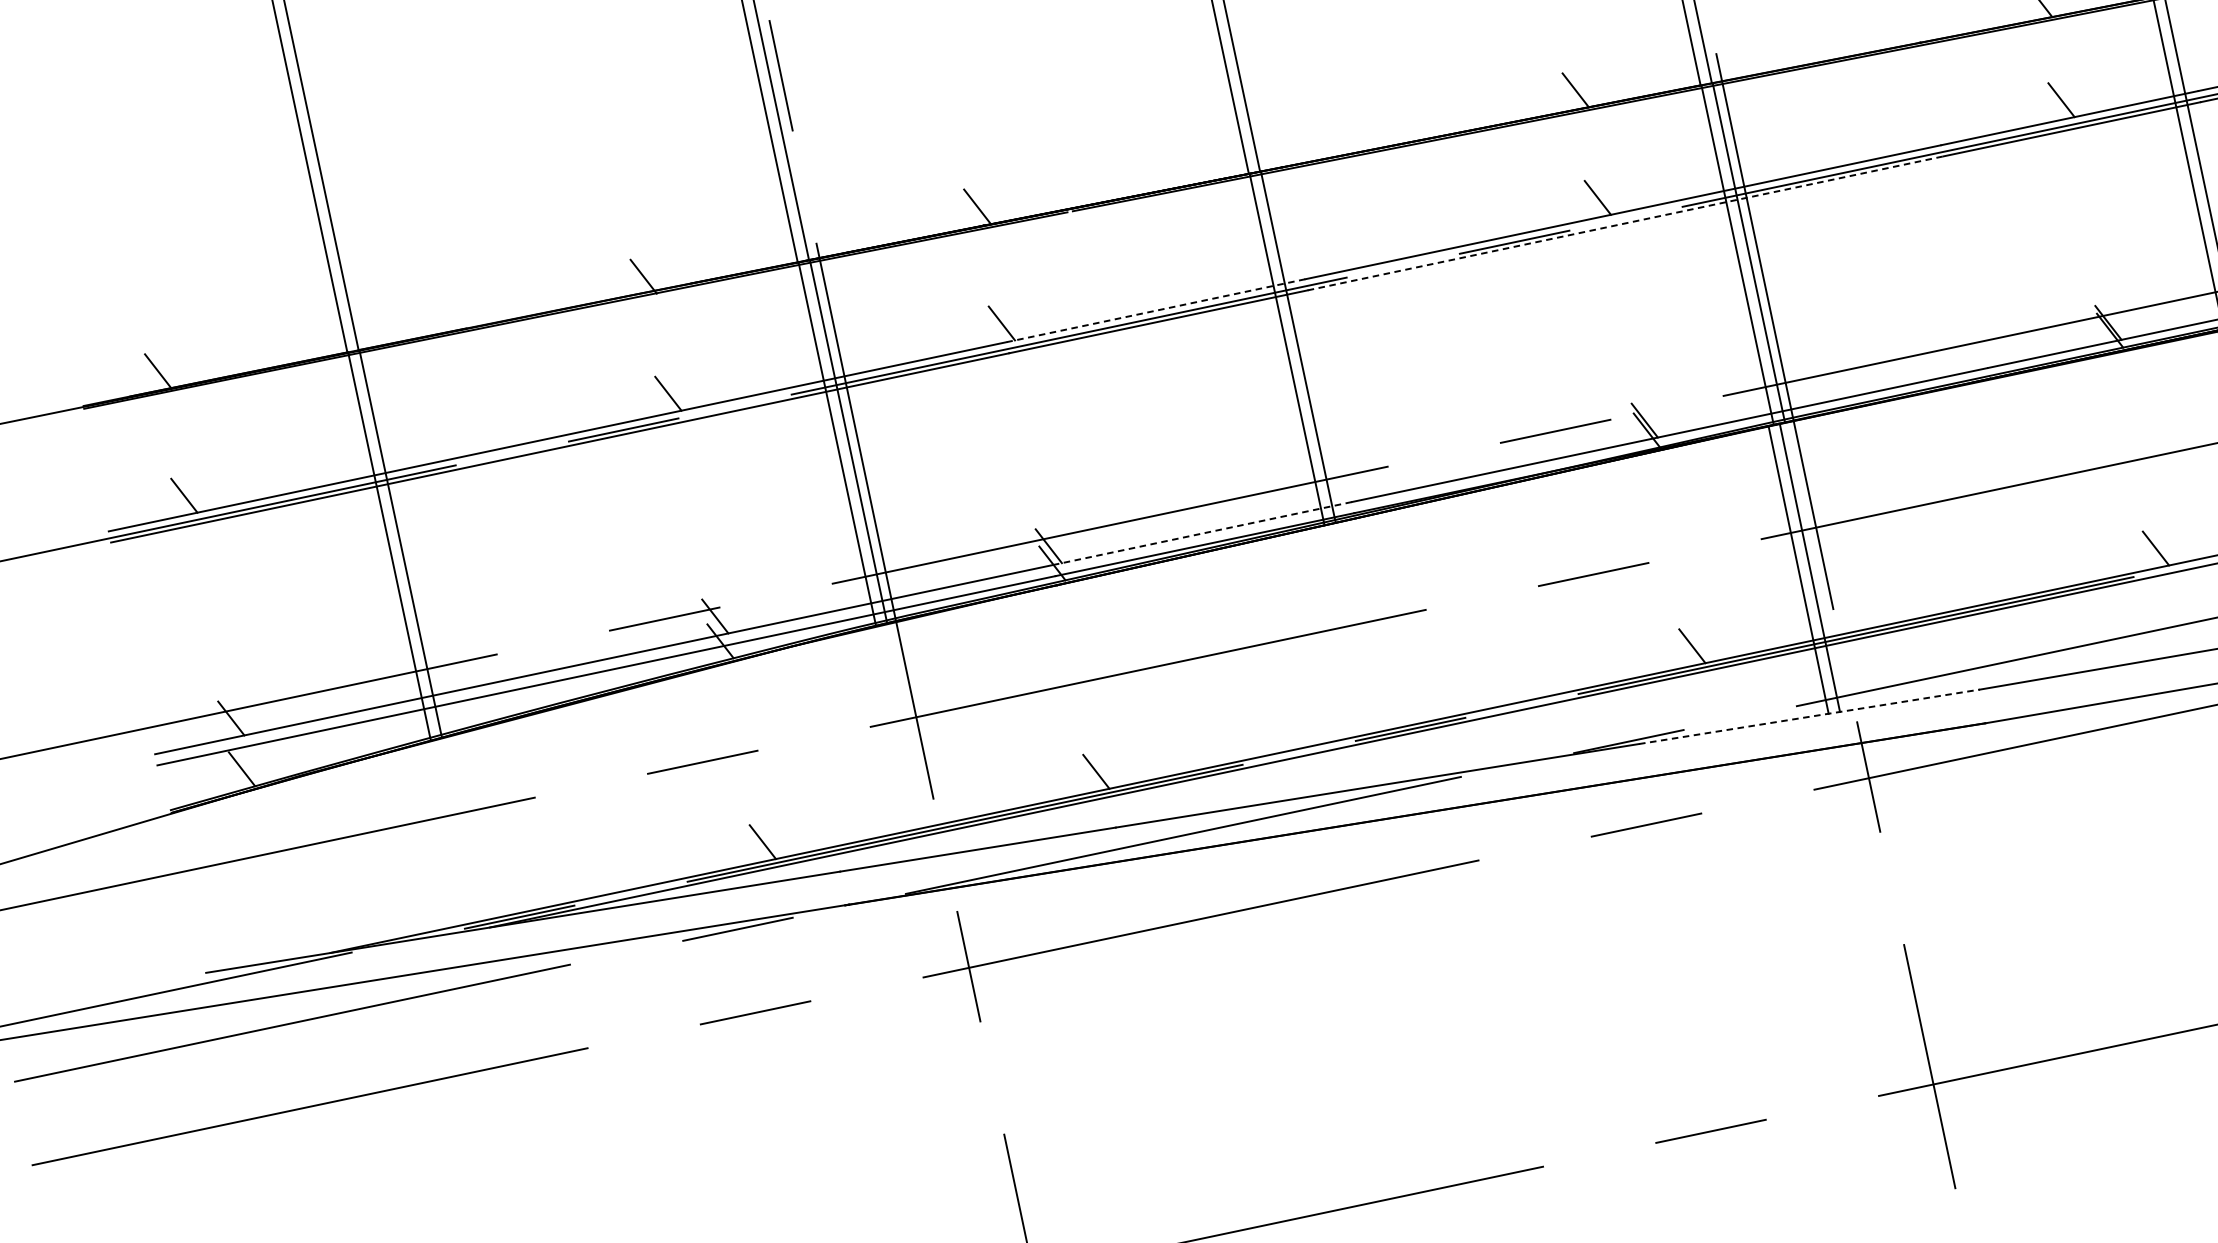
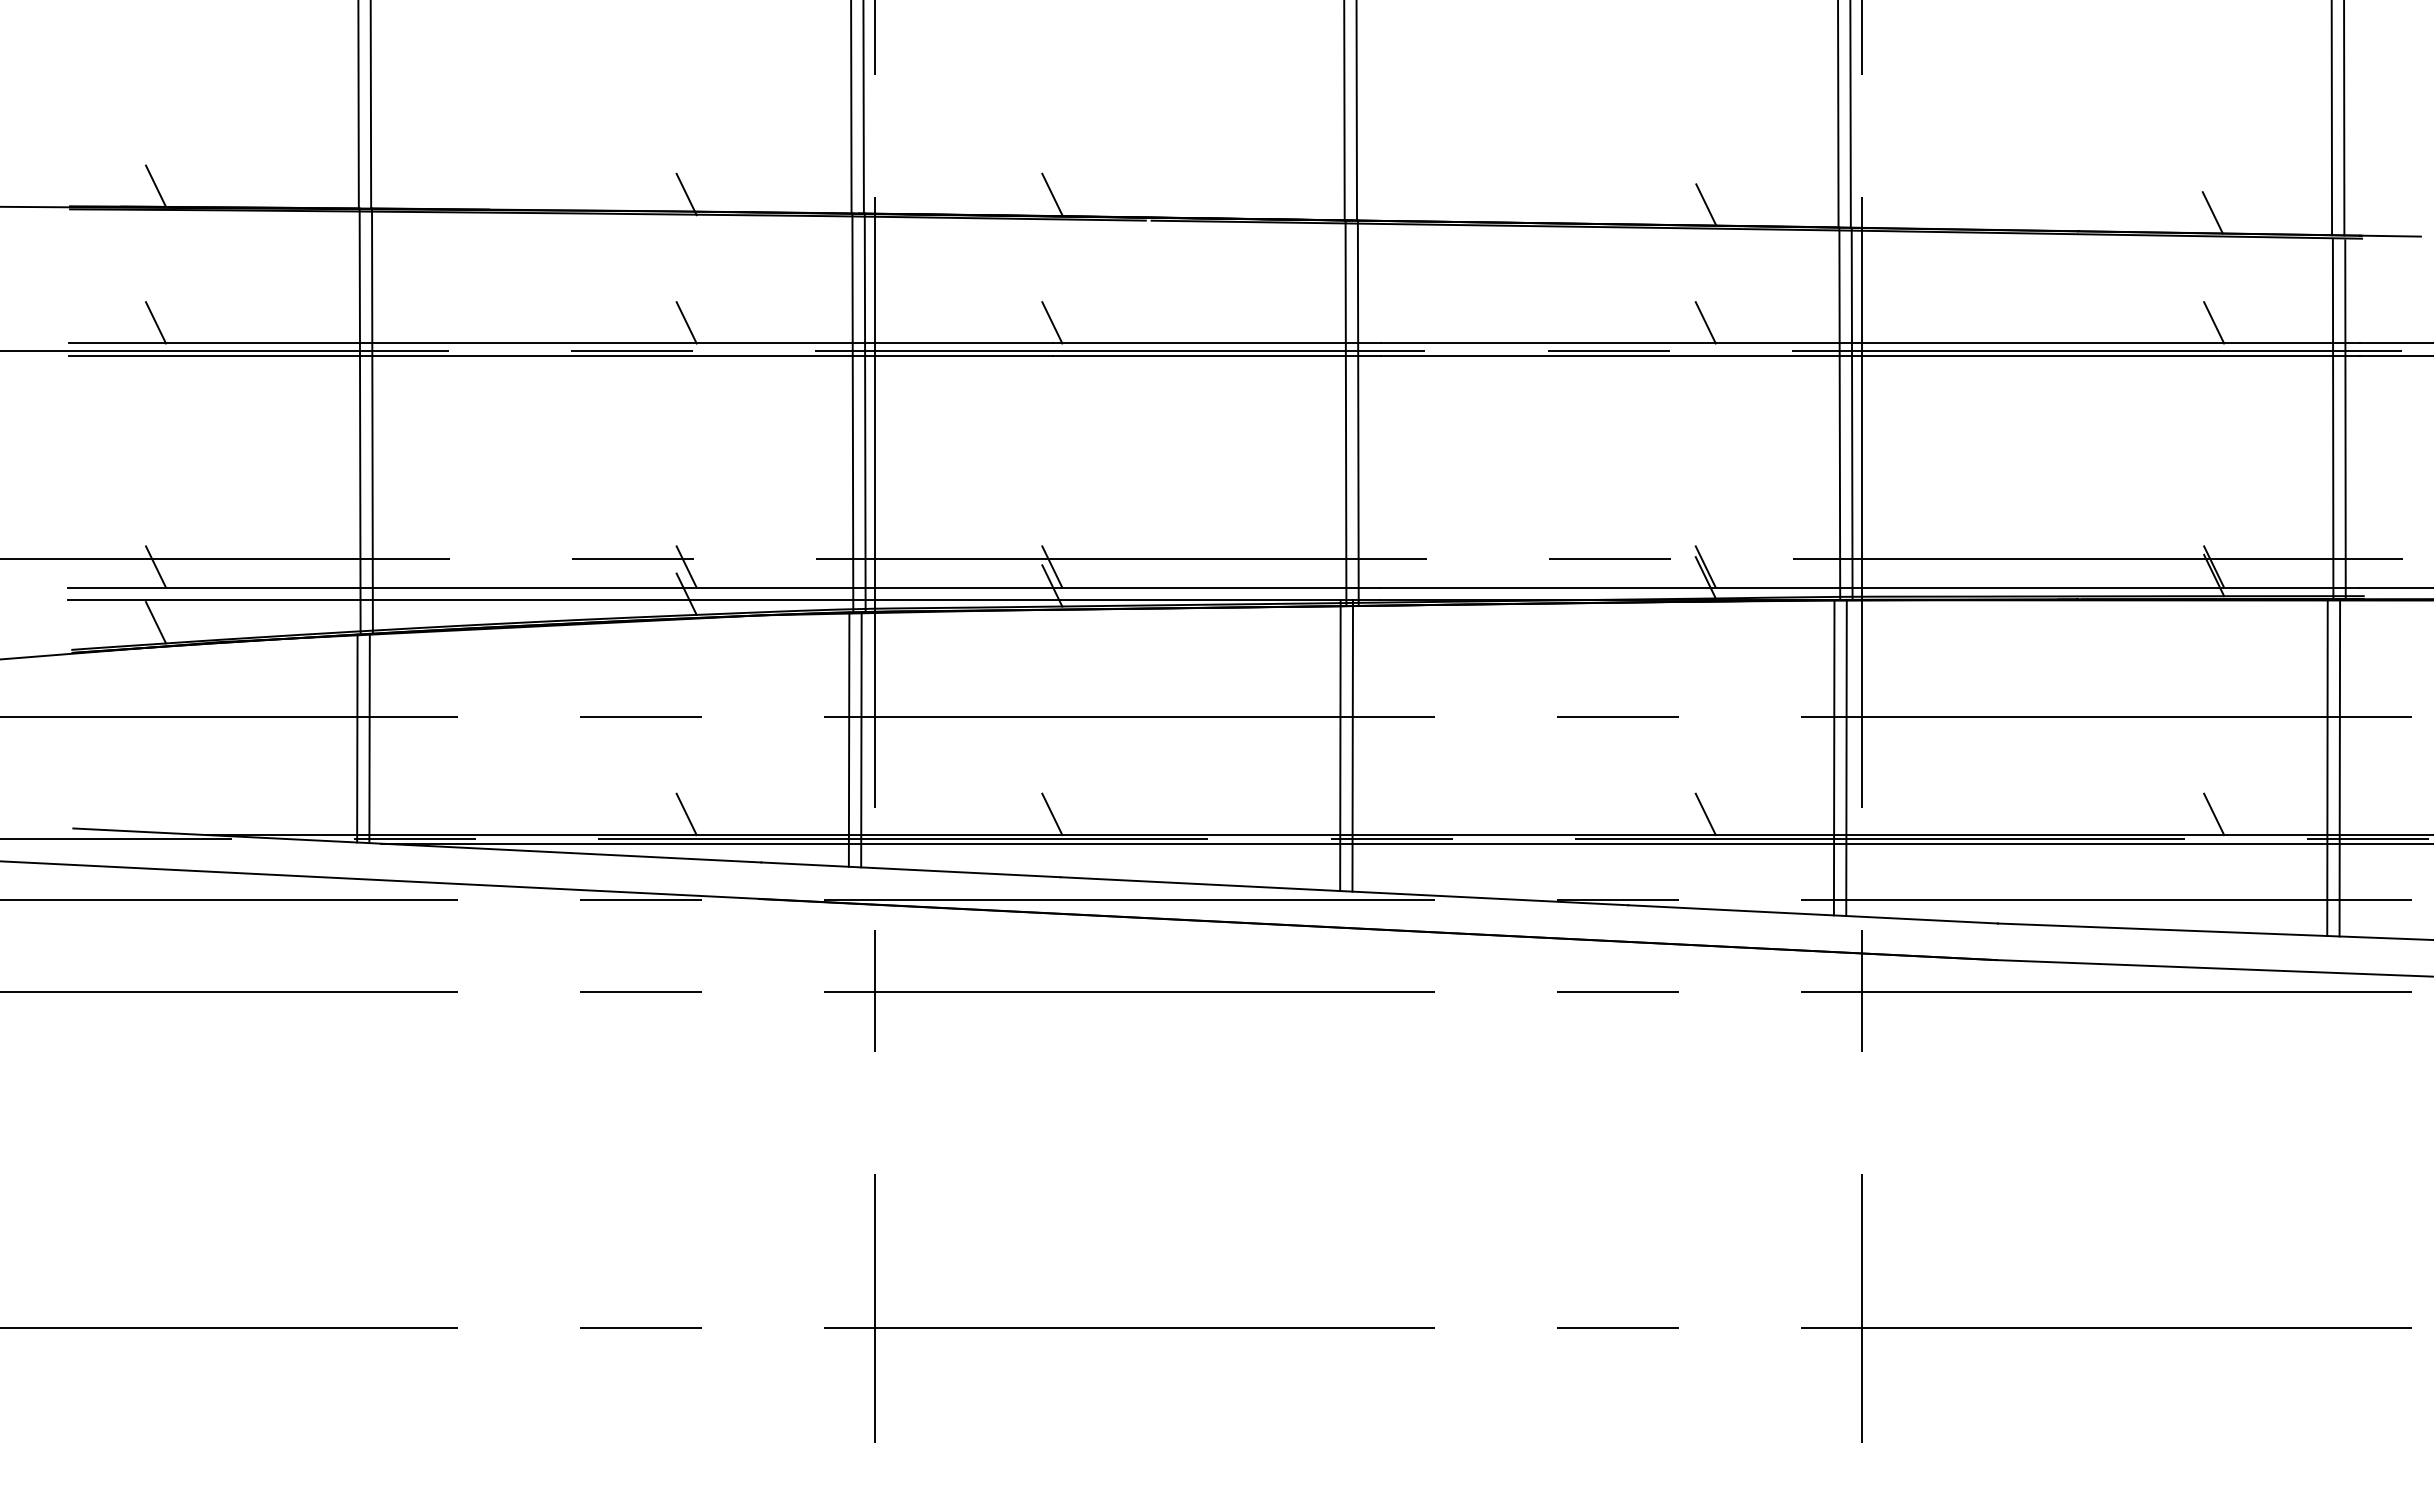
line: (1625, 223) -> (1729, 355), dashed -> solid
line: (1156, 310) -> (1217, 343), dashed -> solid
line: (1202, 533) -> (1216, 587), dashed -> solid
line: (1356, 651) -> (1352, 745), added
line: (1345, 653) -> (1340, 745), added
line: (1809, 716) -> (1813, 914), dashed -> solid
line: (907, 740) -> (861, 739), added
line: (896, 742) -> (848, 739), added
line: (458, 833) -> (369, 738), added
line: (448, 836) -> (357, 738), added

